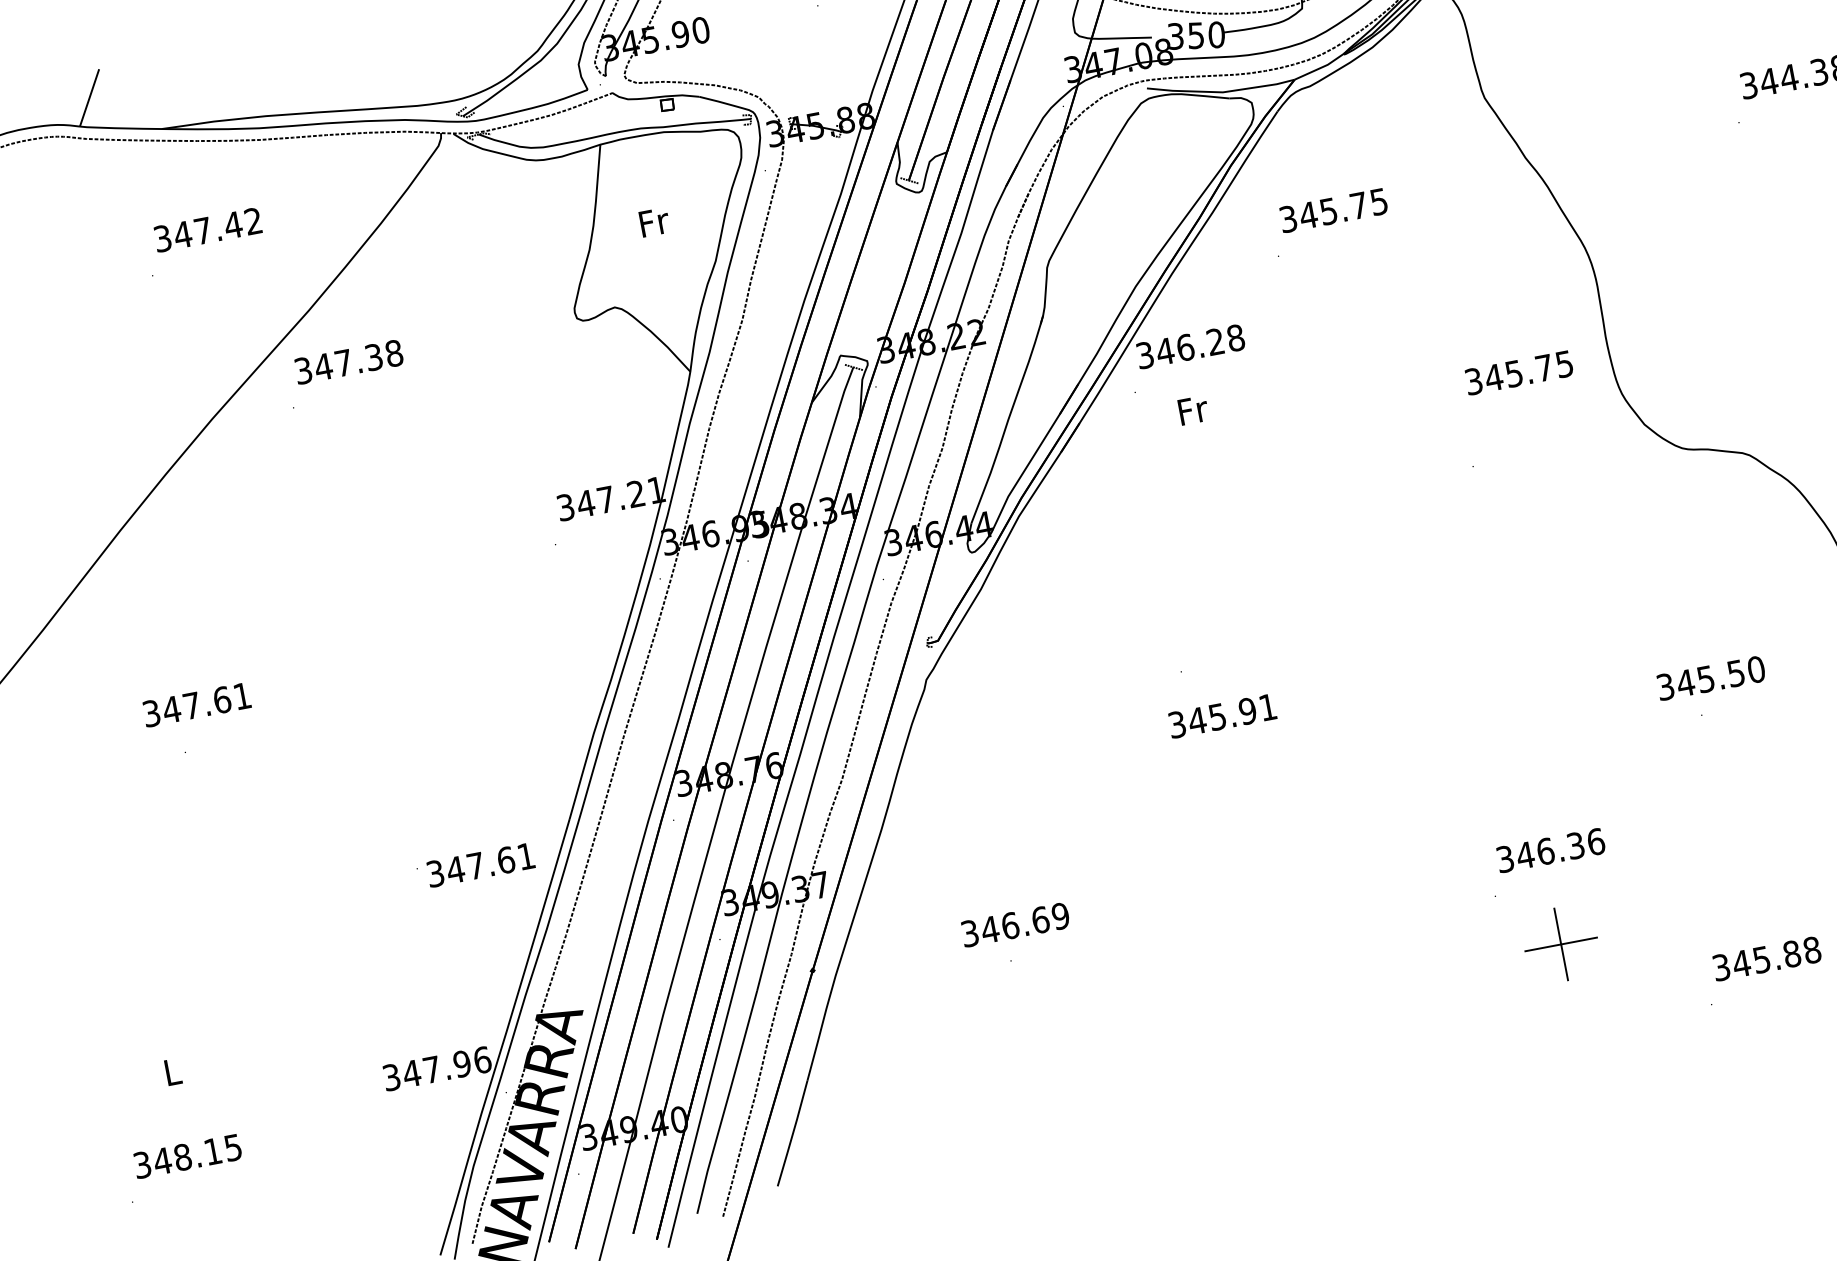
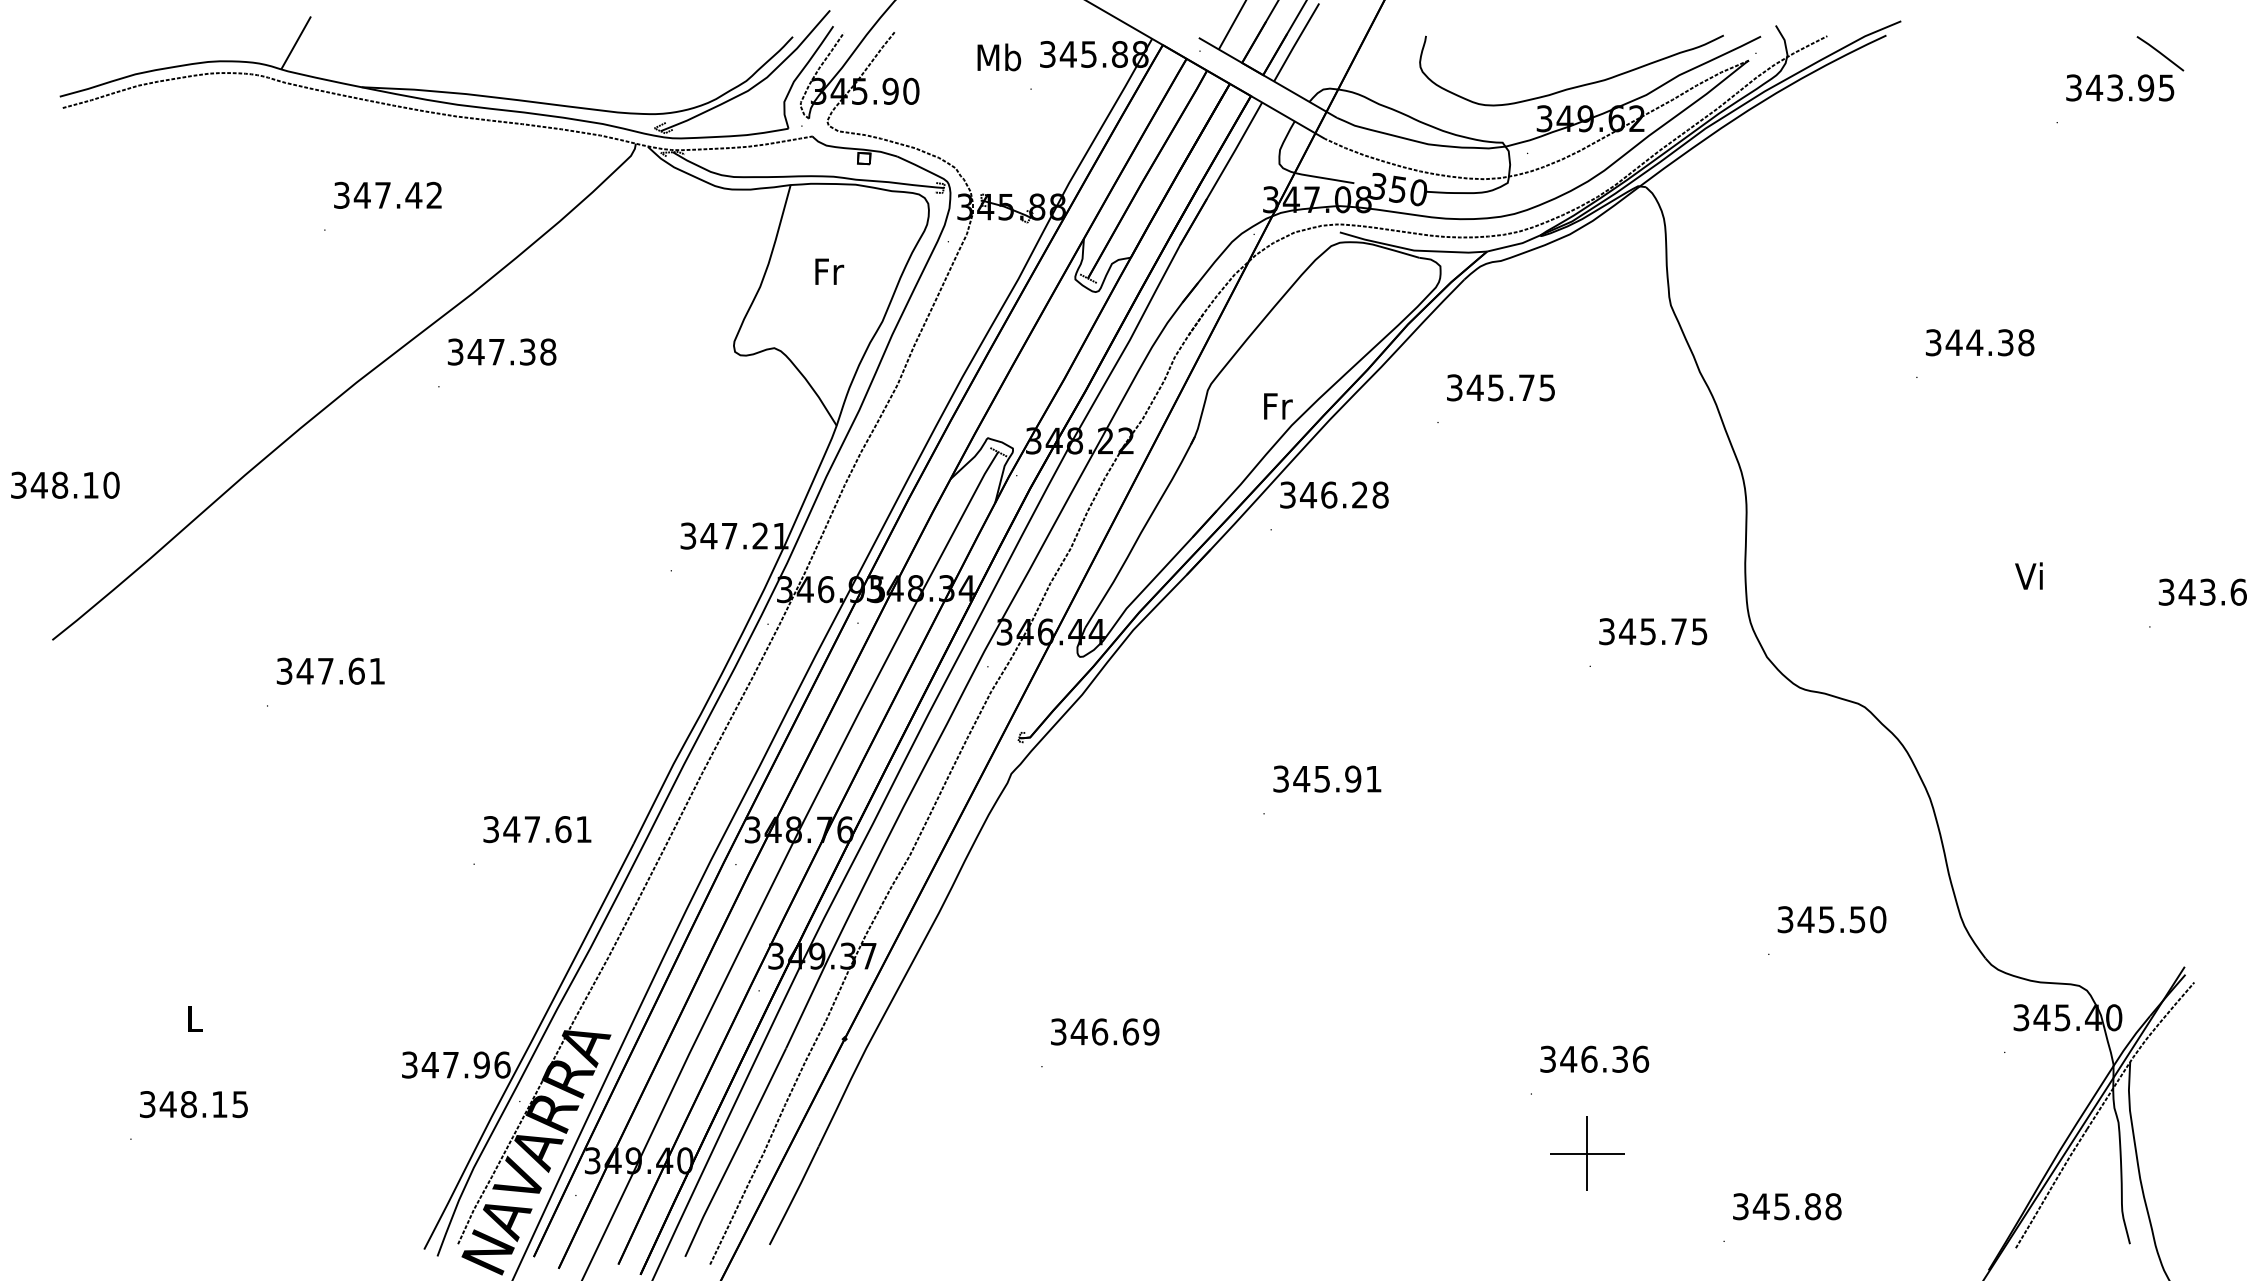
text: (1519, 372) -> (1653, 631), moved
text: (1193, 410) -> (1278, 406), moved
text: (1710, 678) -> (1831, 919), moved
text: (196, 704) -> (330, 670), moved
text: (1222, 715) -> (1327, 778), moved
text: (480, 865) -> (537, 829), moved
text: (1015, 924) -> (1105, 1031), moved

